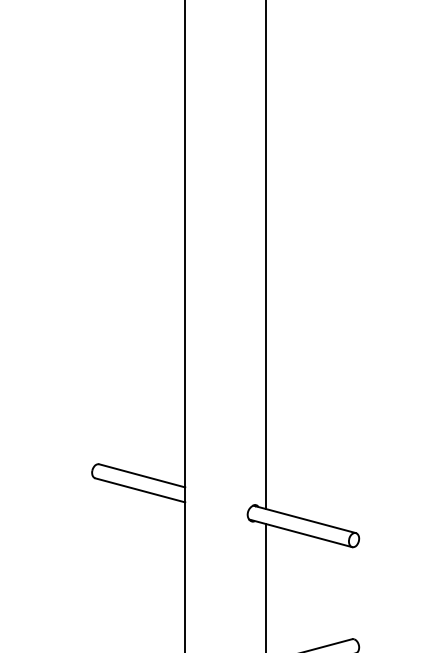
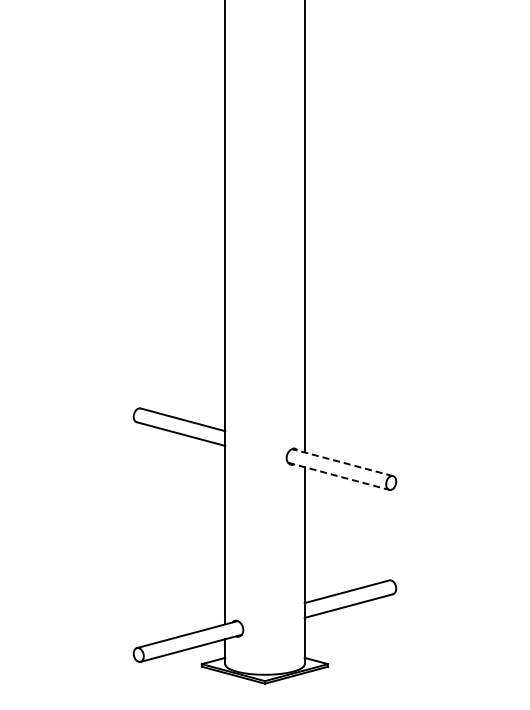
line: (304, 519) -> (342, 462), solid -> dashed
line: (301, 533) -> (339, 476), solid -> dashed

